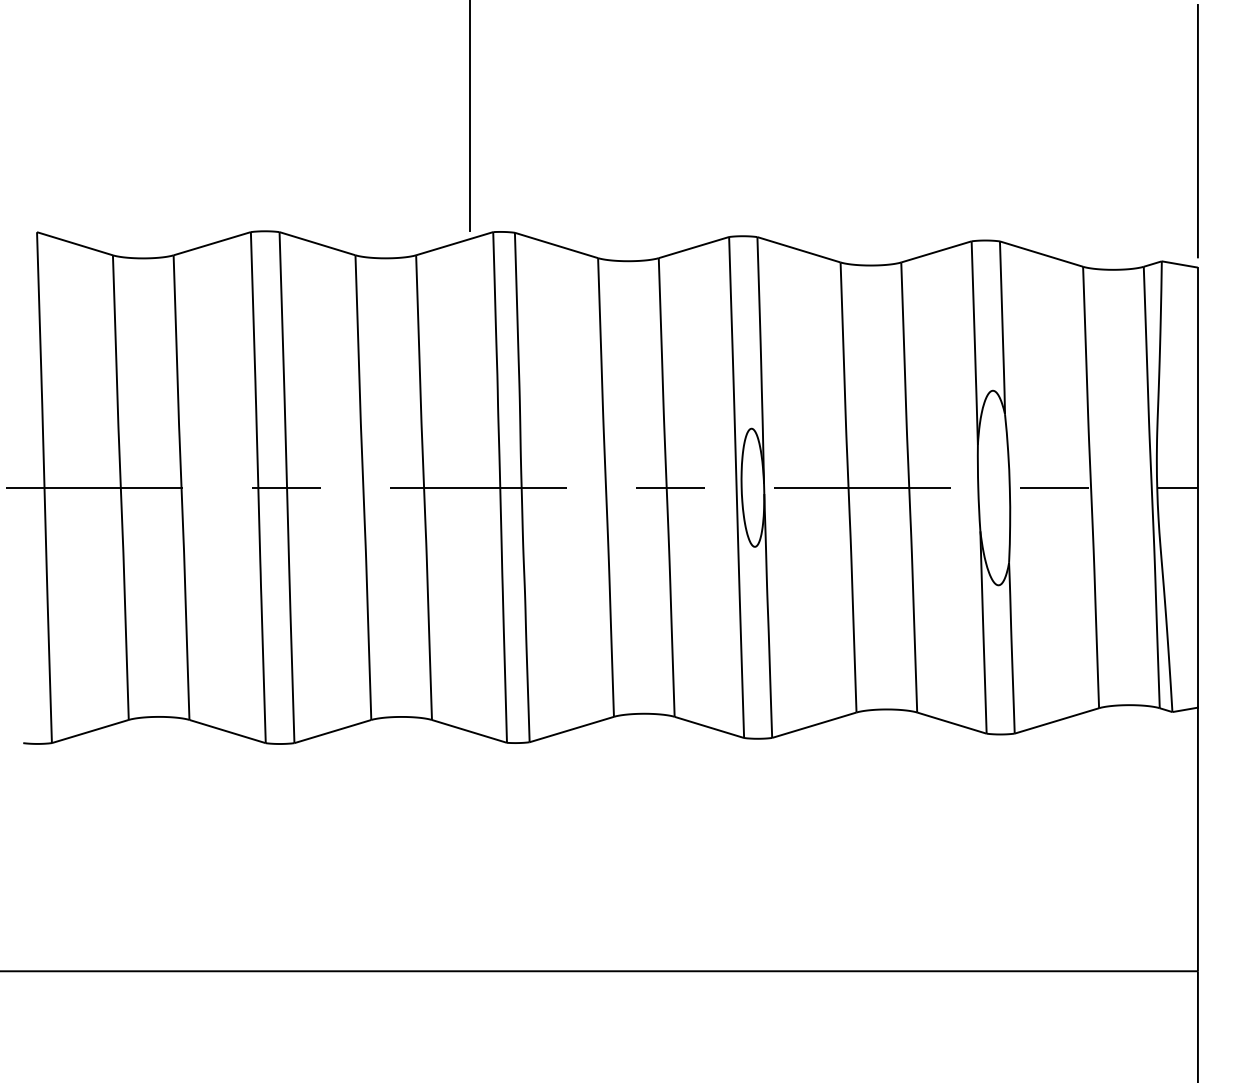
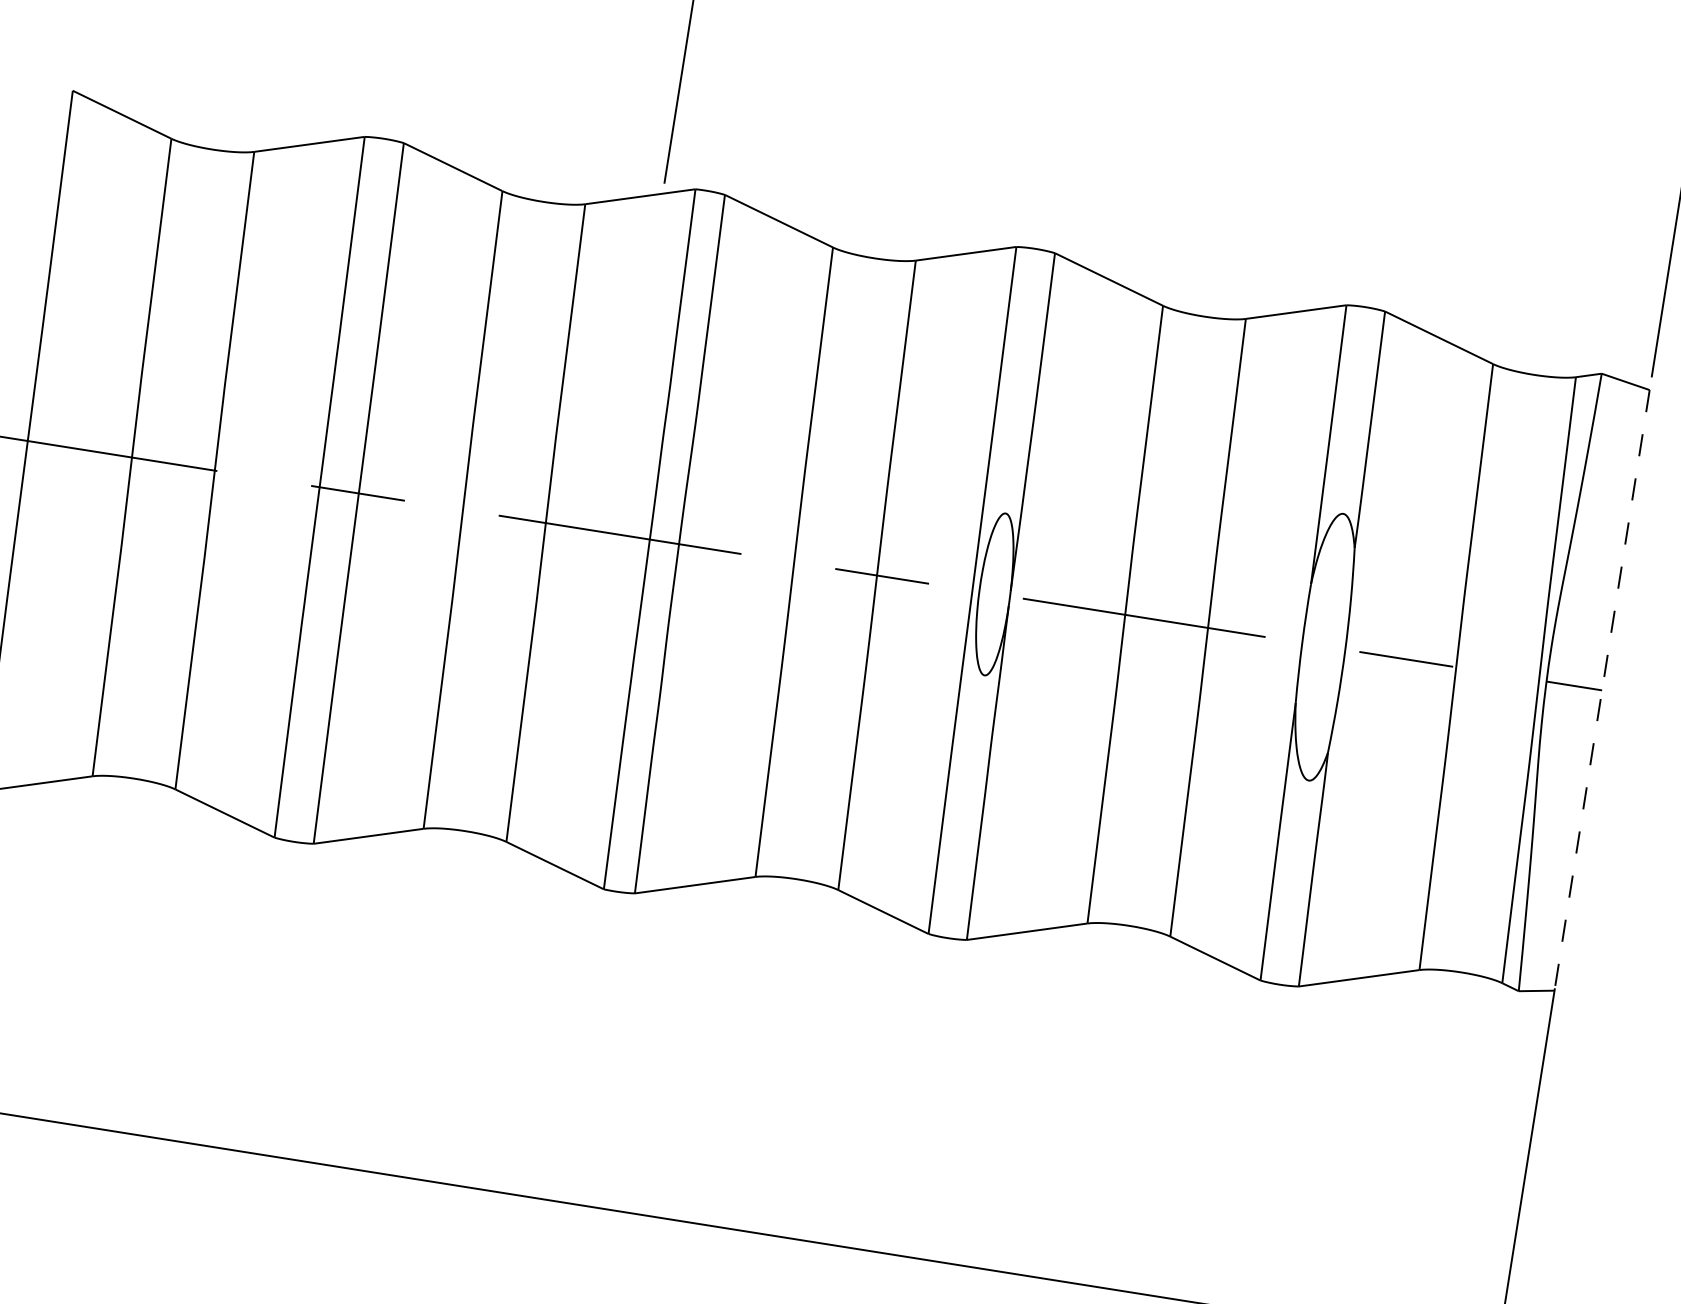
line: (1197, 488) -> (1601, 691), solid -> dashed

